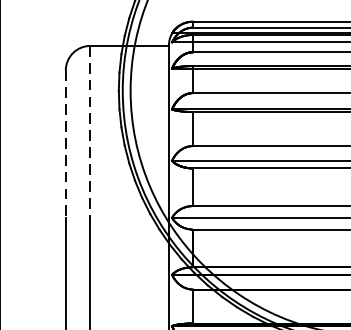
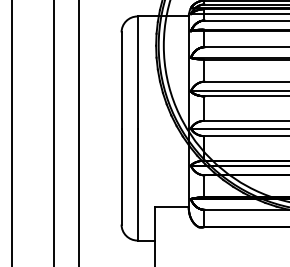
line: (90, 131) -> (137, 72), dashed -> solid
line: (65, 144) -> (121, 80), dashed -> solid

